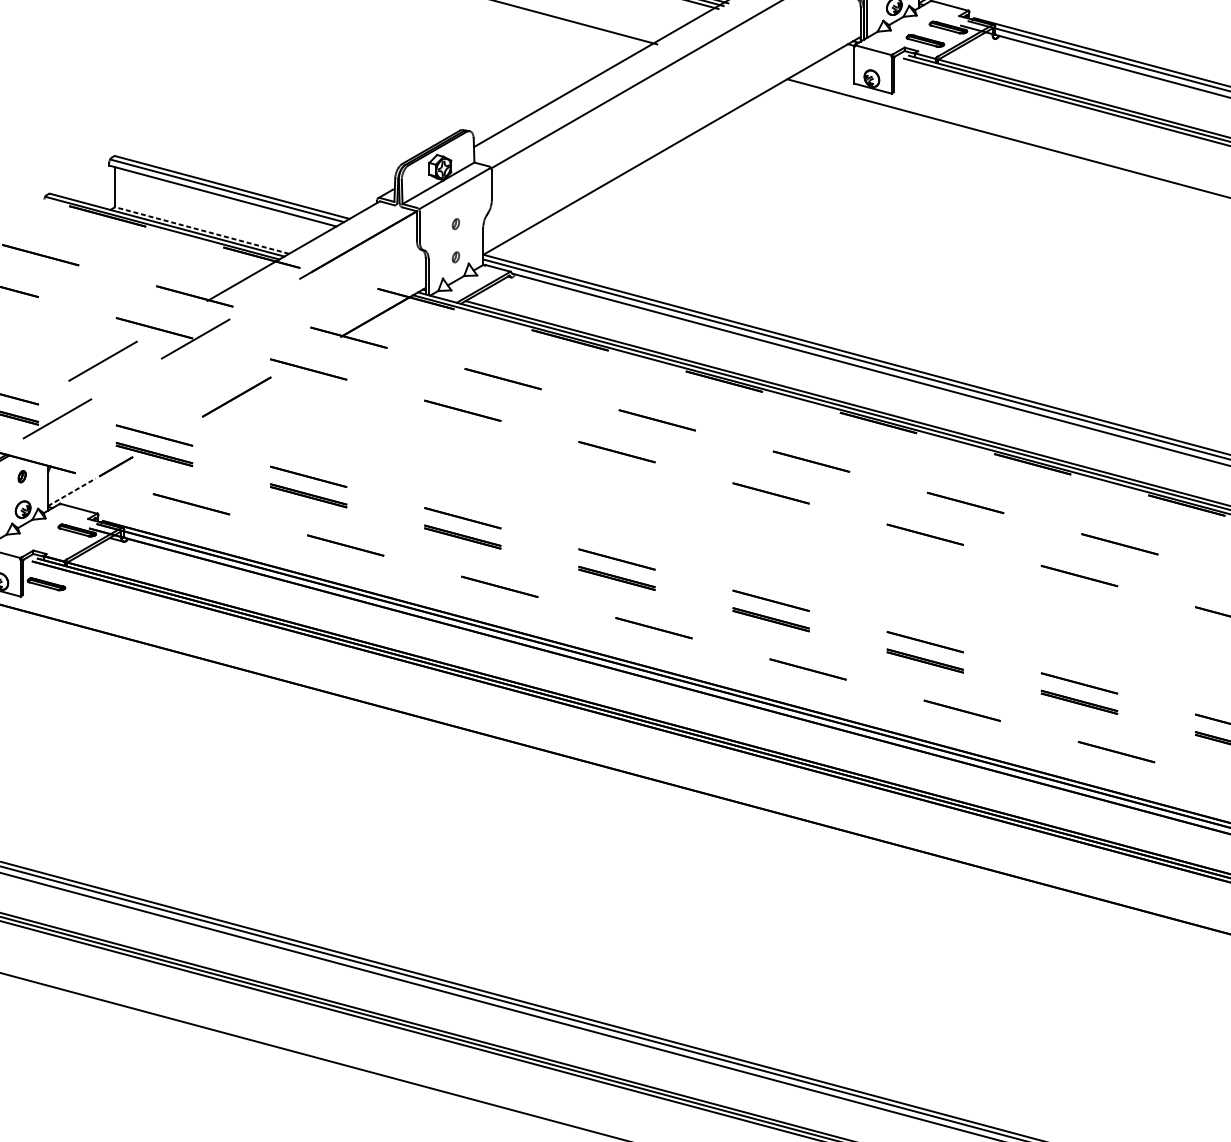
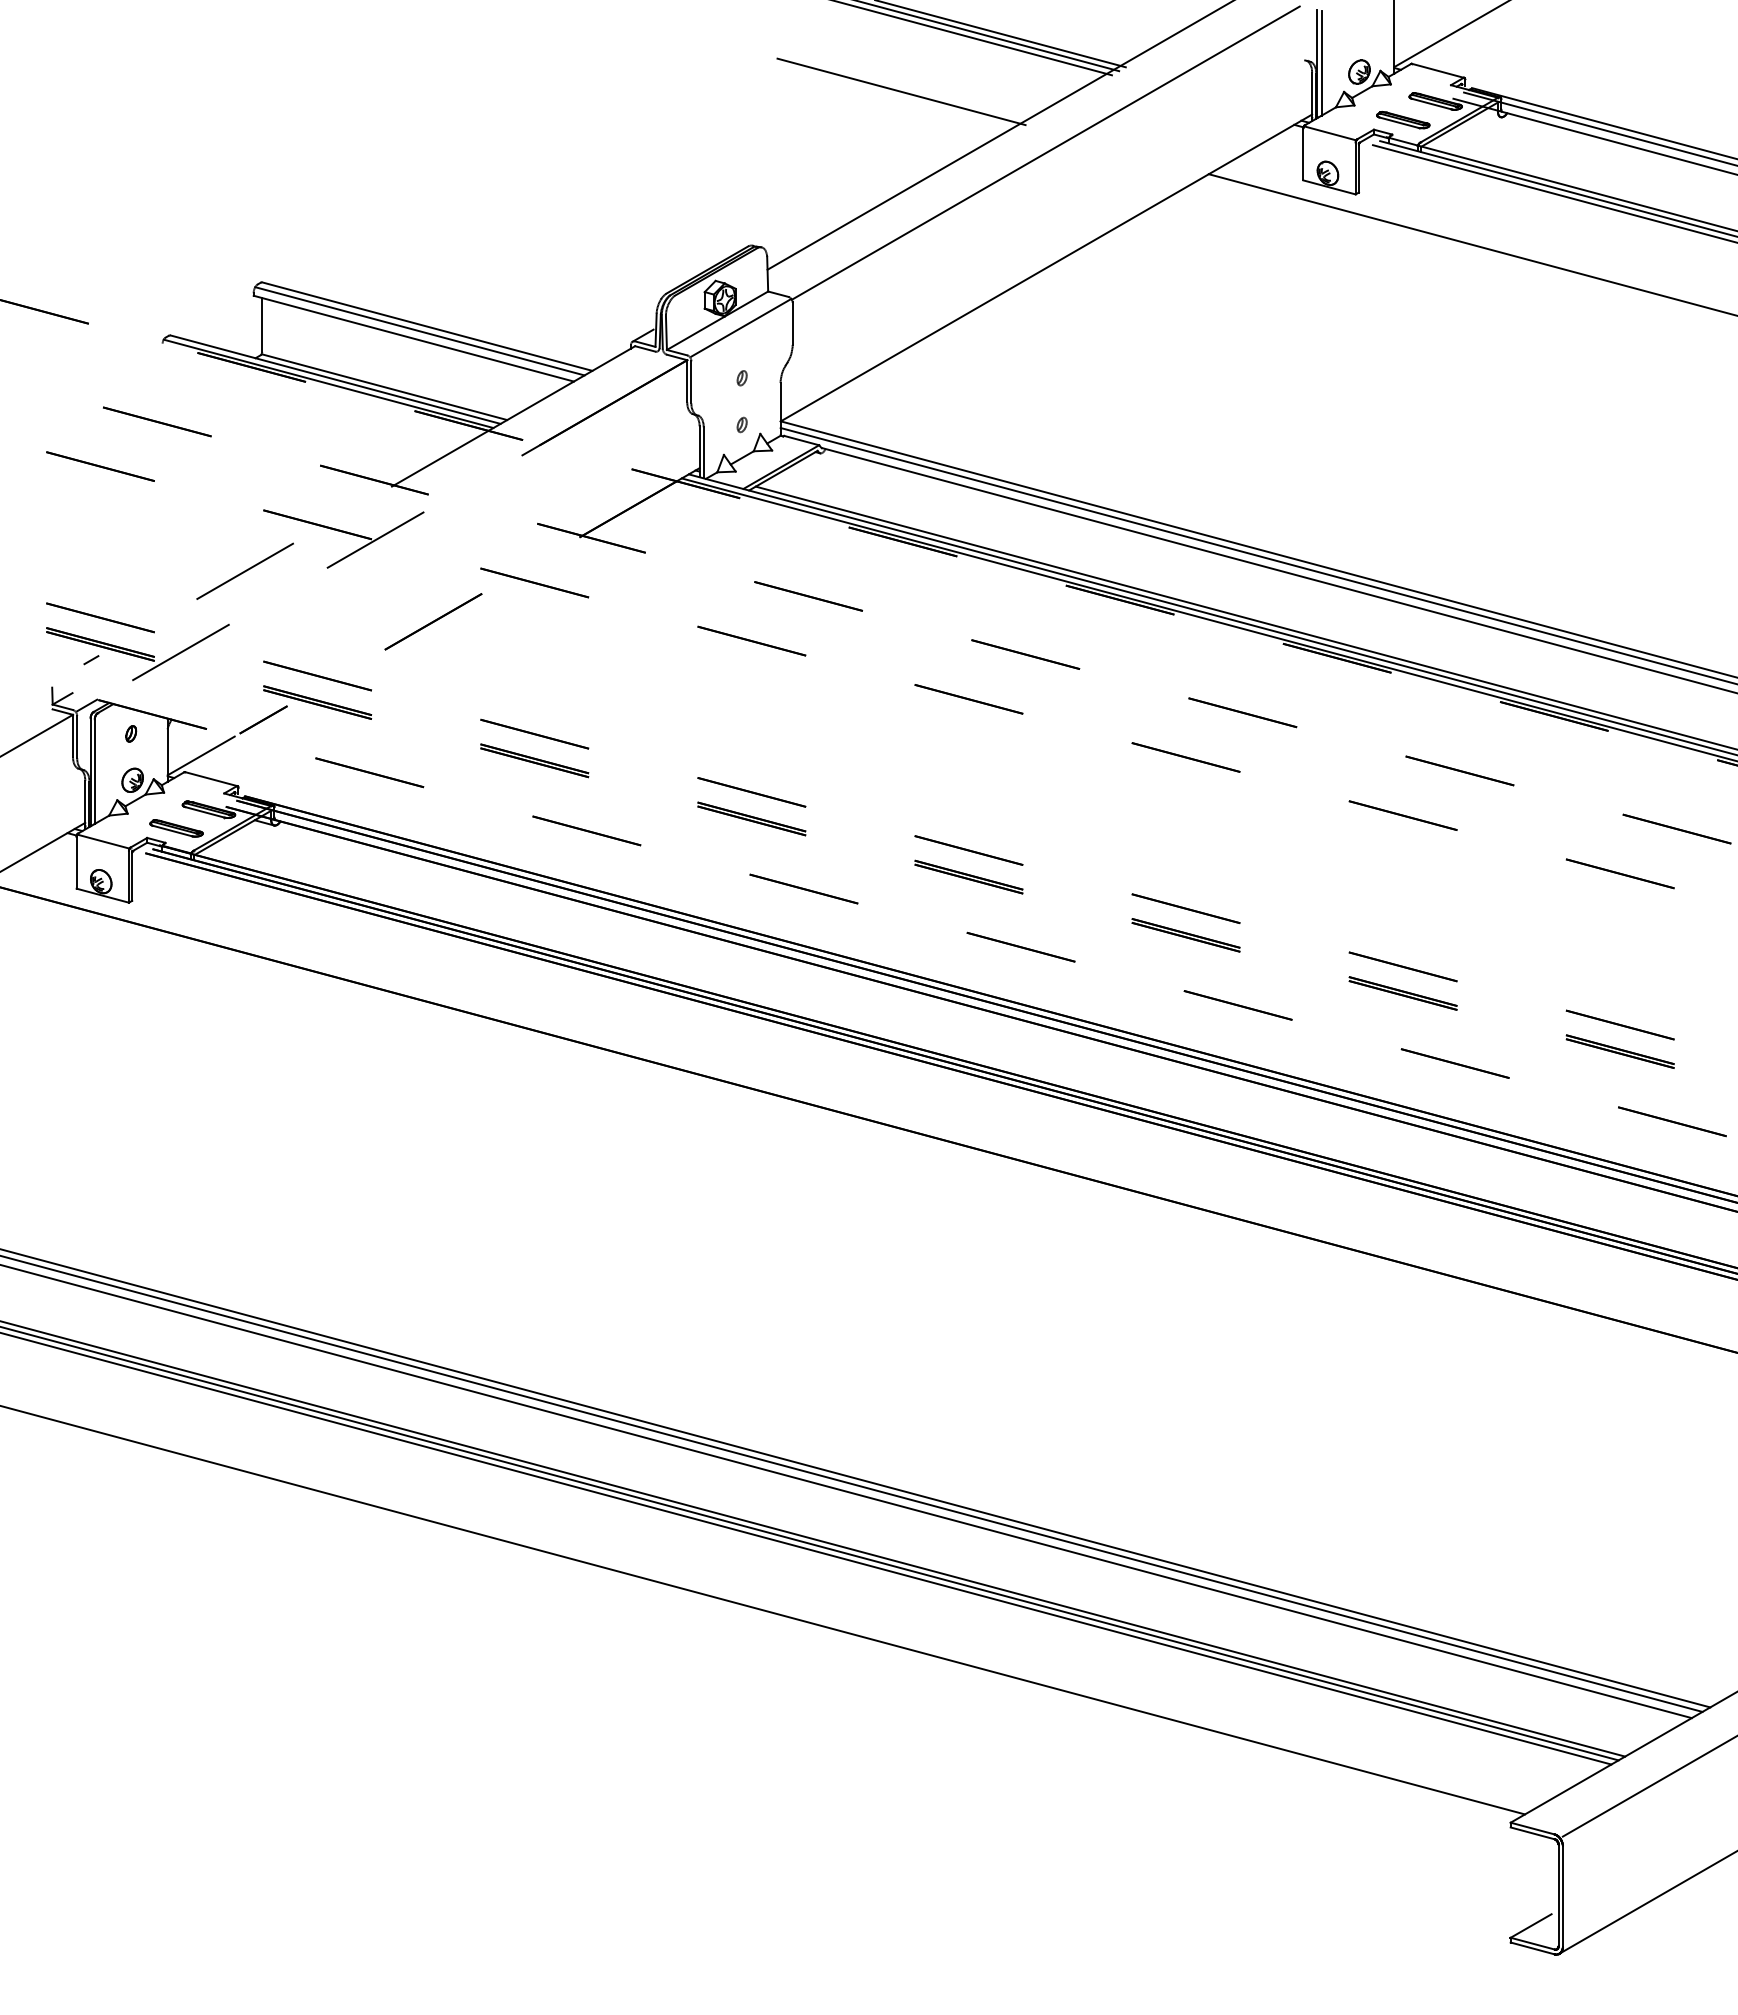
line: (201, 230) -> (383, 387), dashed -> solid
line: (72, 492) -> (201, 755), dashed -> solid
part: (46, 584) -> (176, 828), moved

